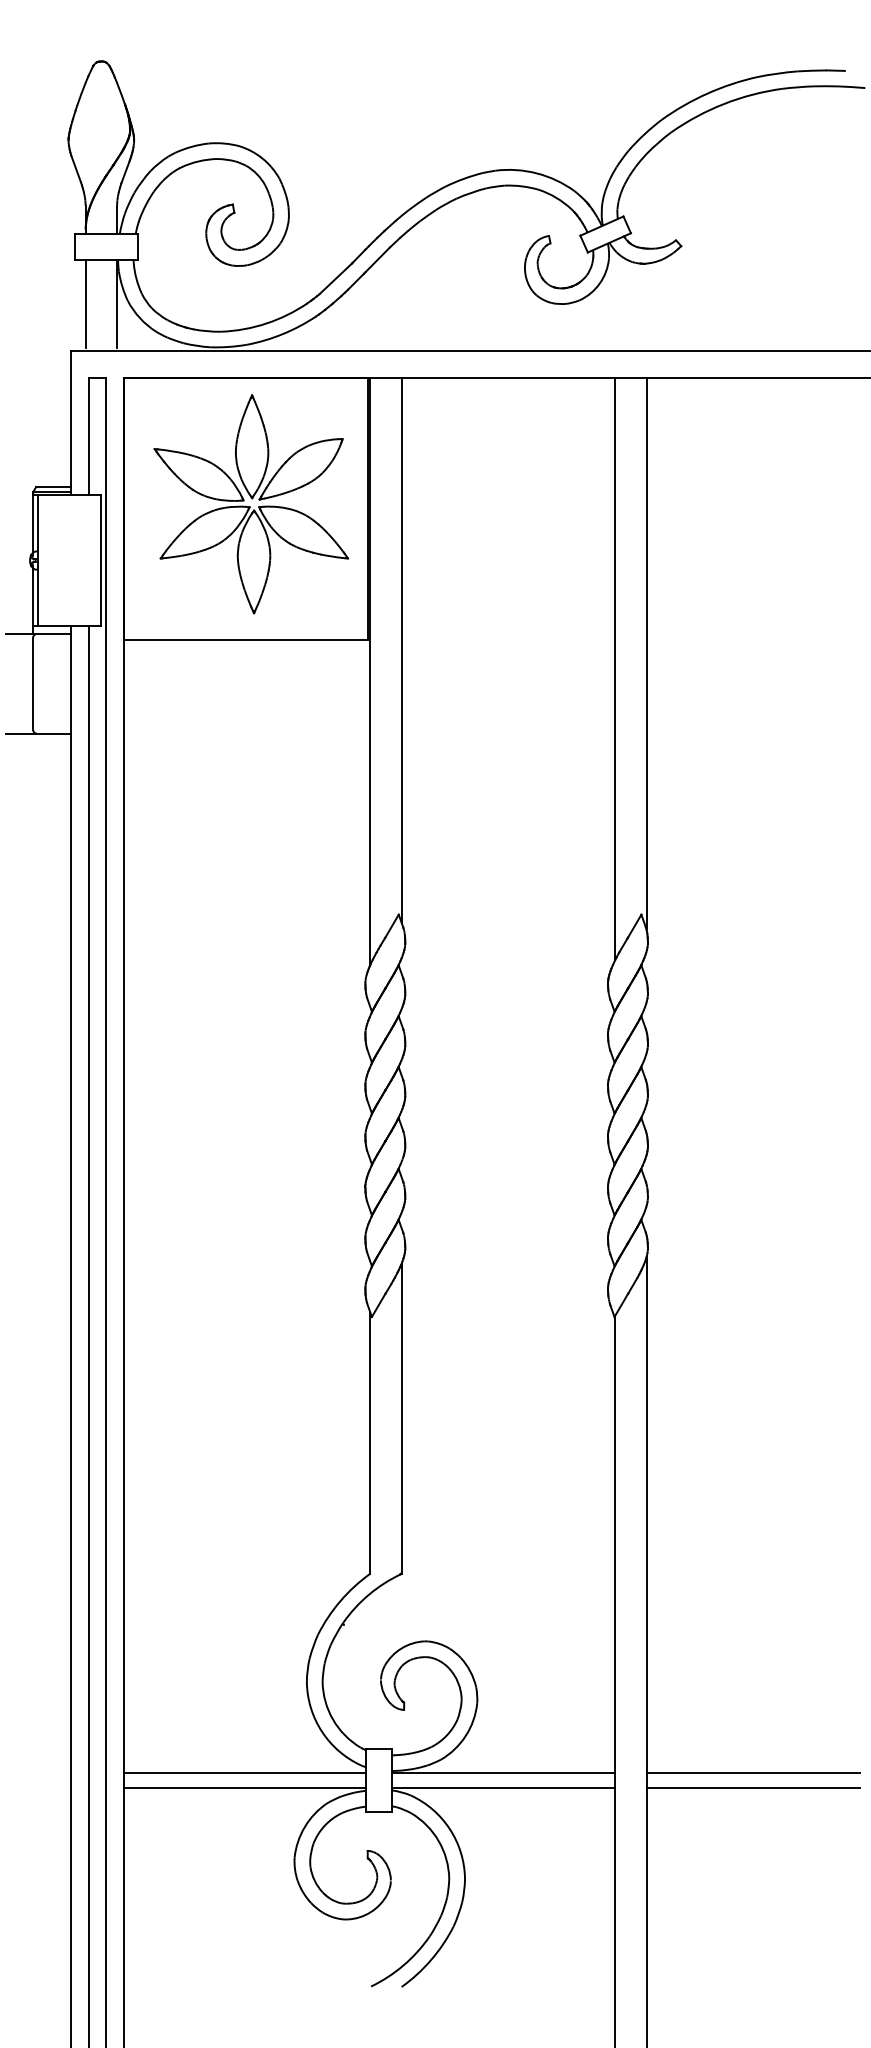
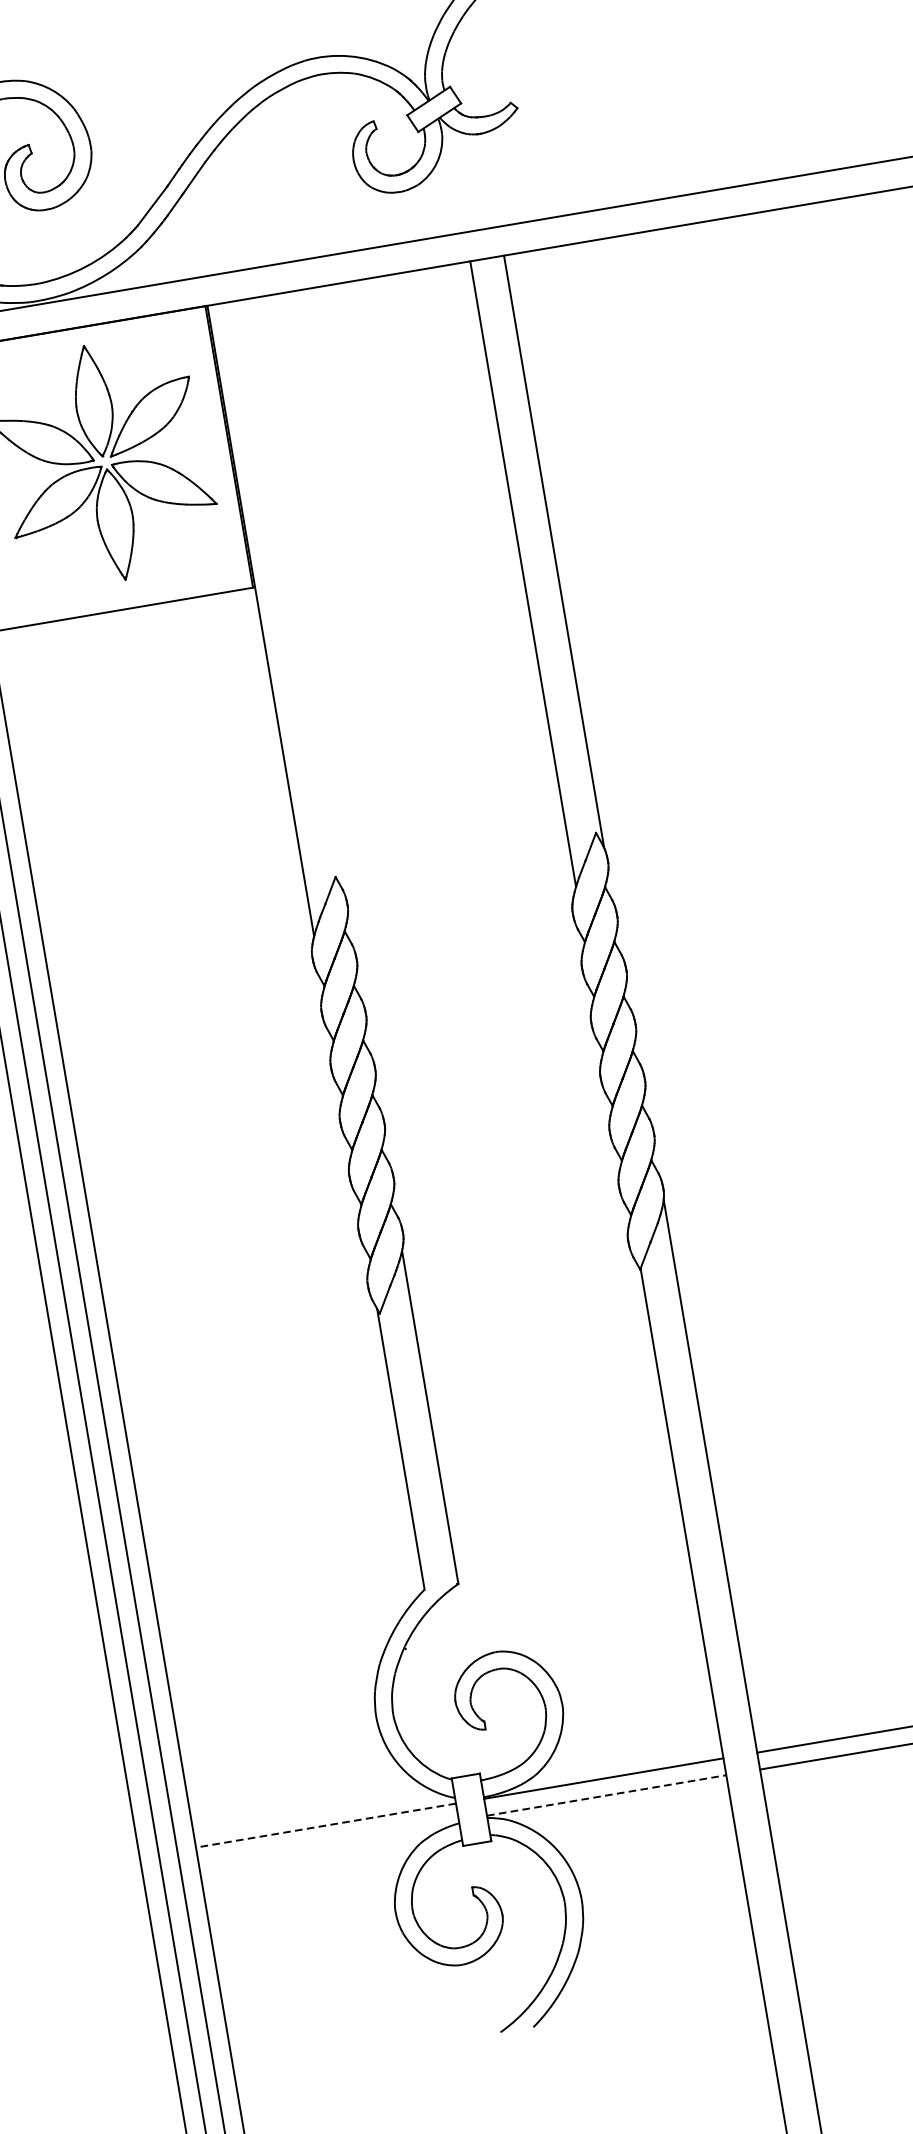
line: (401, 649) -> (290, 591), removed
line: (244, 1772) -> (325, 1825), solid -> dashed
line: (244, 1788) -> (328, 1842), removed
line: (504, 1788) -> (607, 1795), solid -> dashed

